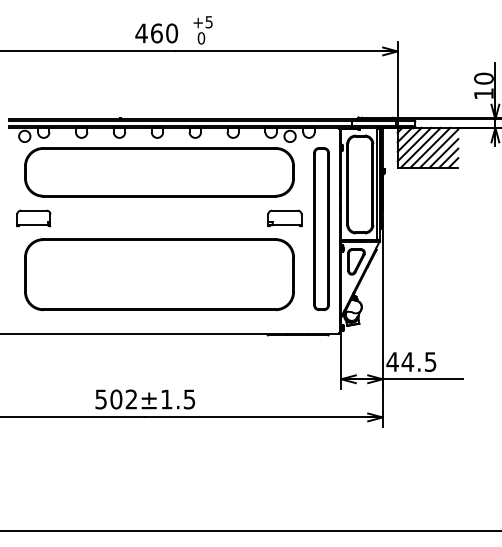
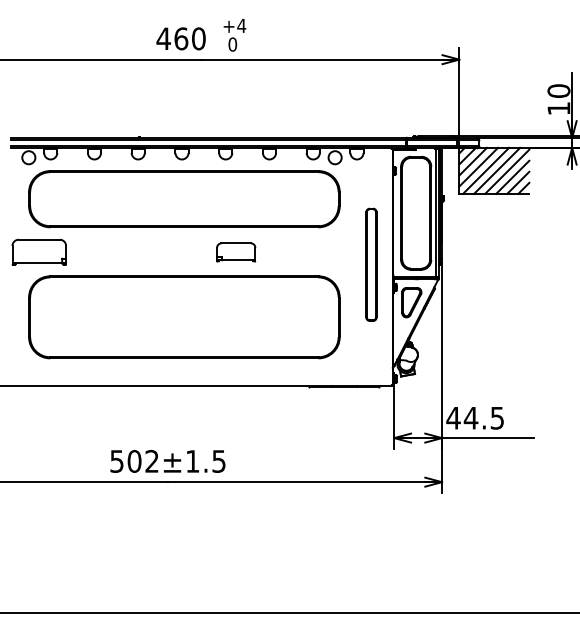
text: (208, 22) -> (241, 26), +5 -> +4
part: (34, 218) -> (39, 252), size x1.4
part: (285, 218) -> (236, 252), moved
part: (321, 228) -> (371, 264), size x0.6

